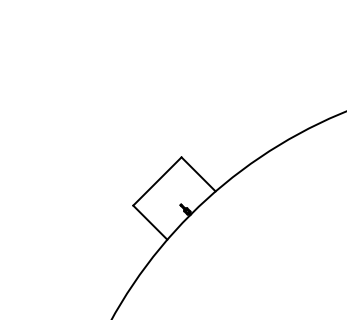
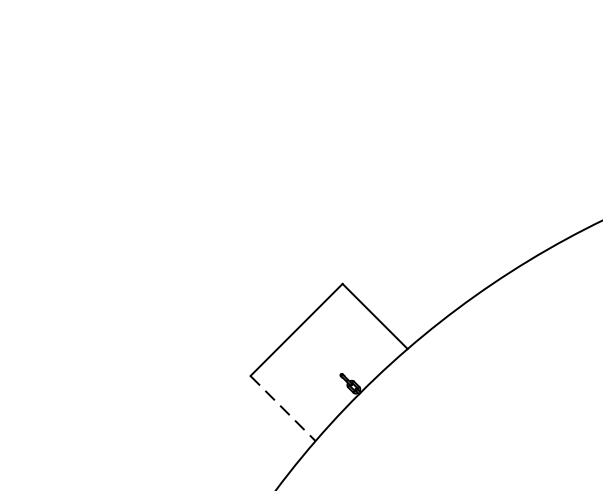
line: (150, 223) -> (283, 410), solid -> dashed

